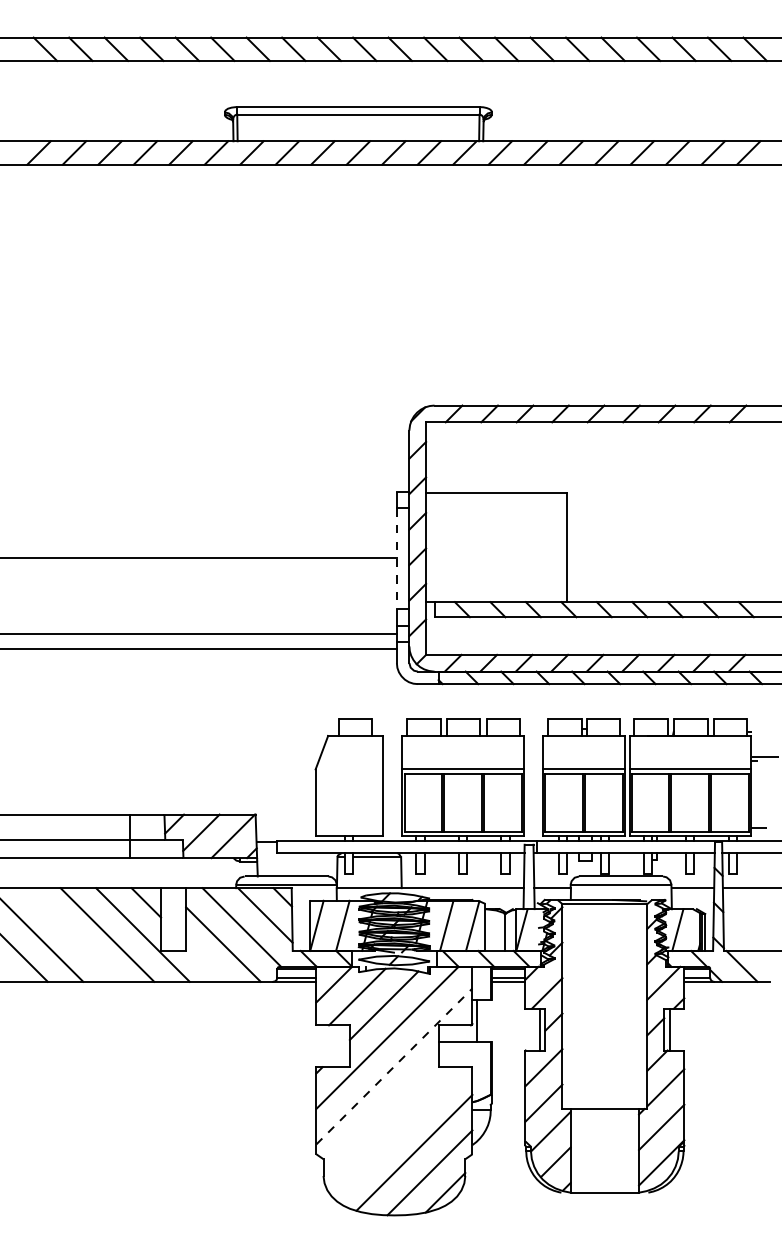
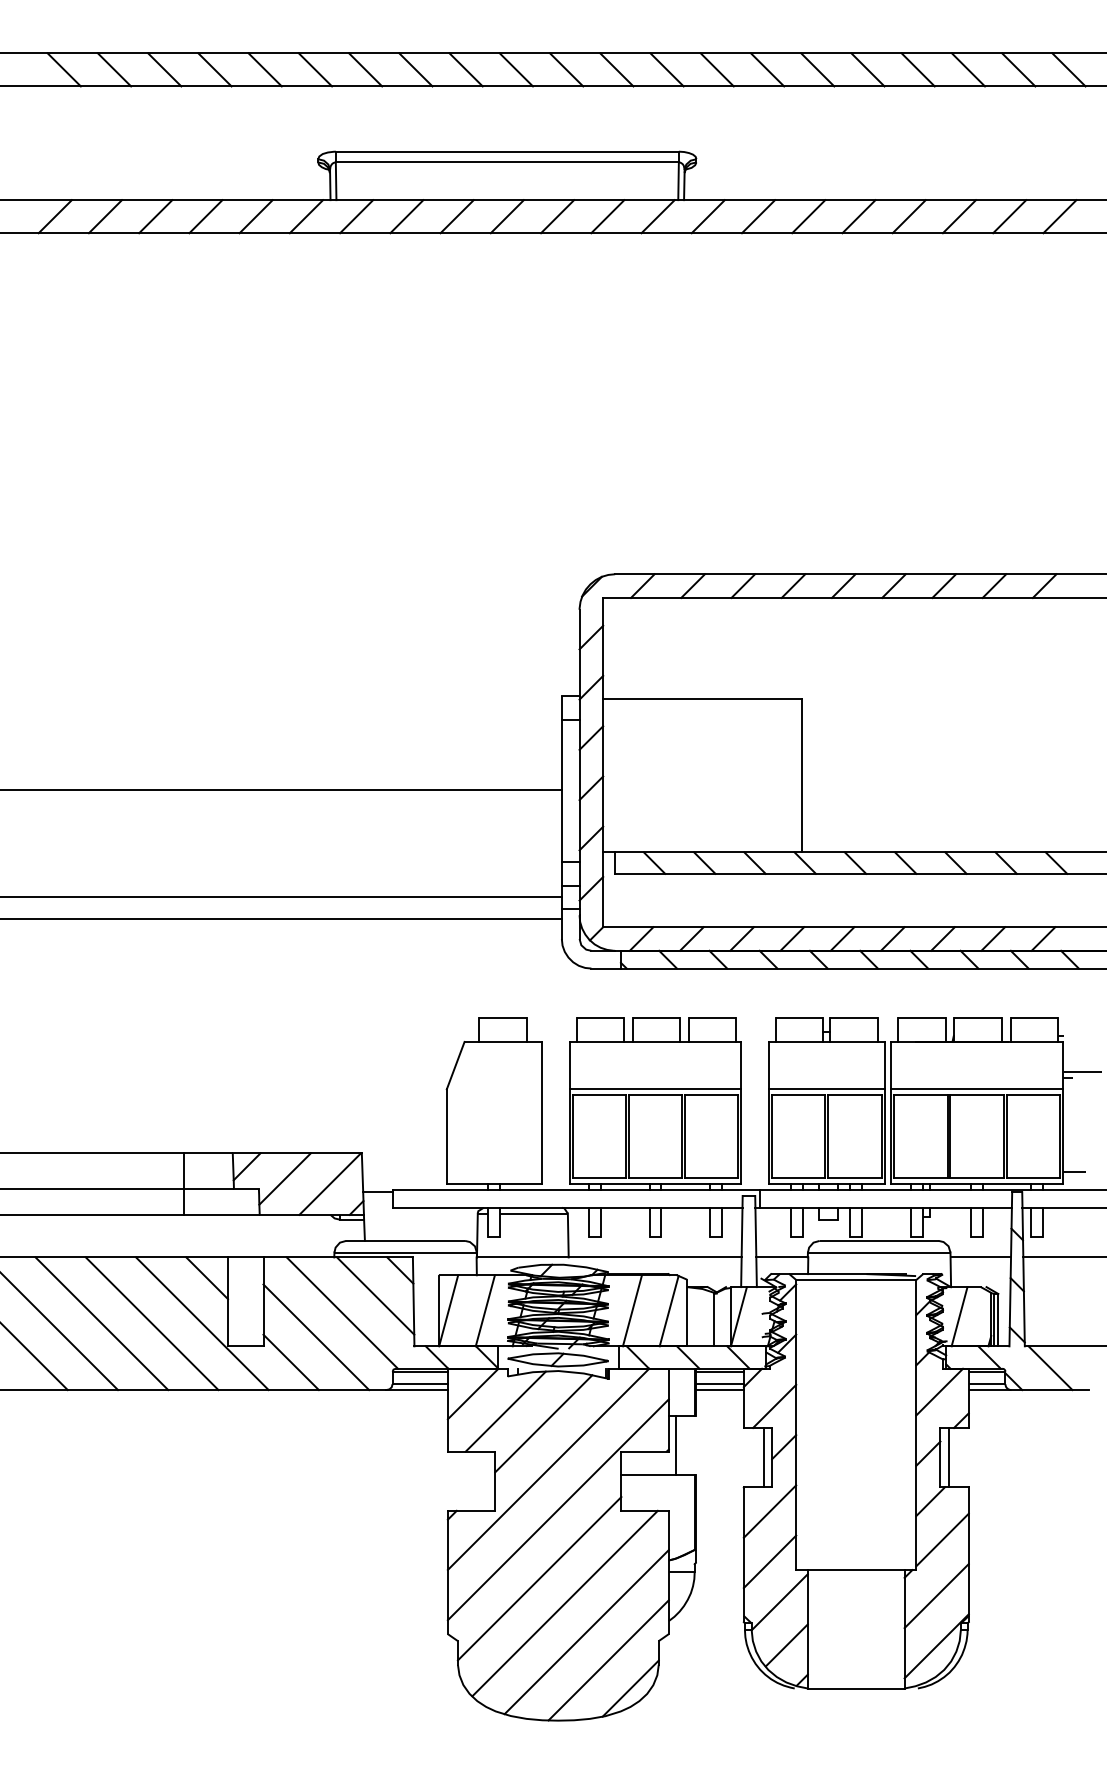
line: (396, 559) -> (561, 792), dashed -> solid
line: (71, 934) -> (101, 1323), added
line: (205, 961) -> (290, 1361), added
line: (394, 1066) -> (558, 1509), dashed -> solid
line: (380, 1114) -> (538, 1577), added
line: (398, 1132) -> (564, 1603), added

